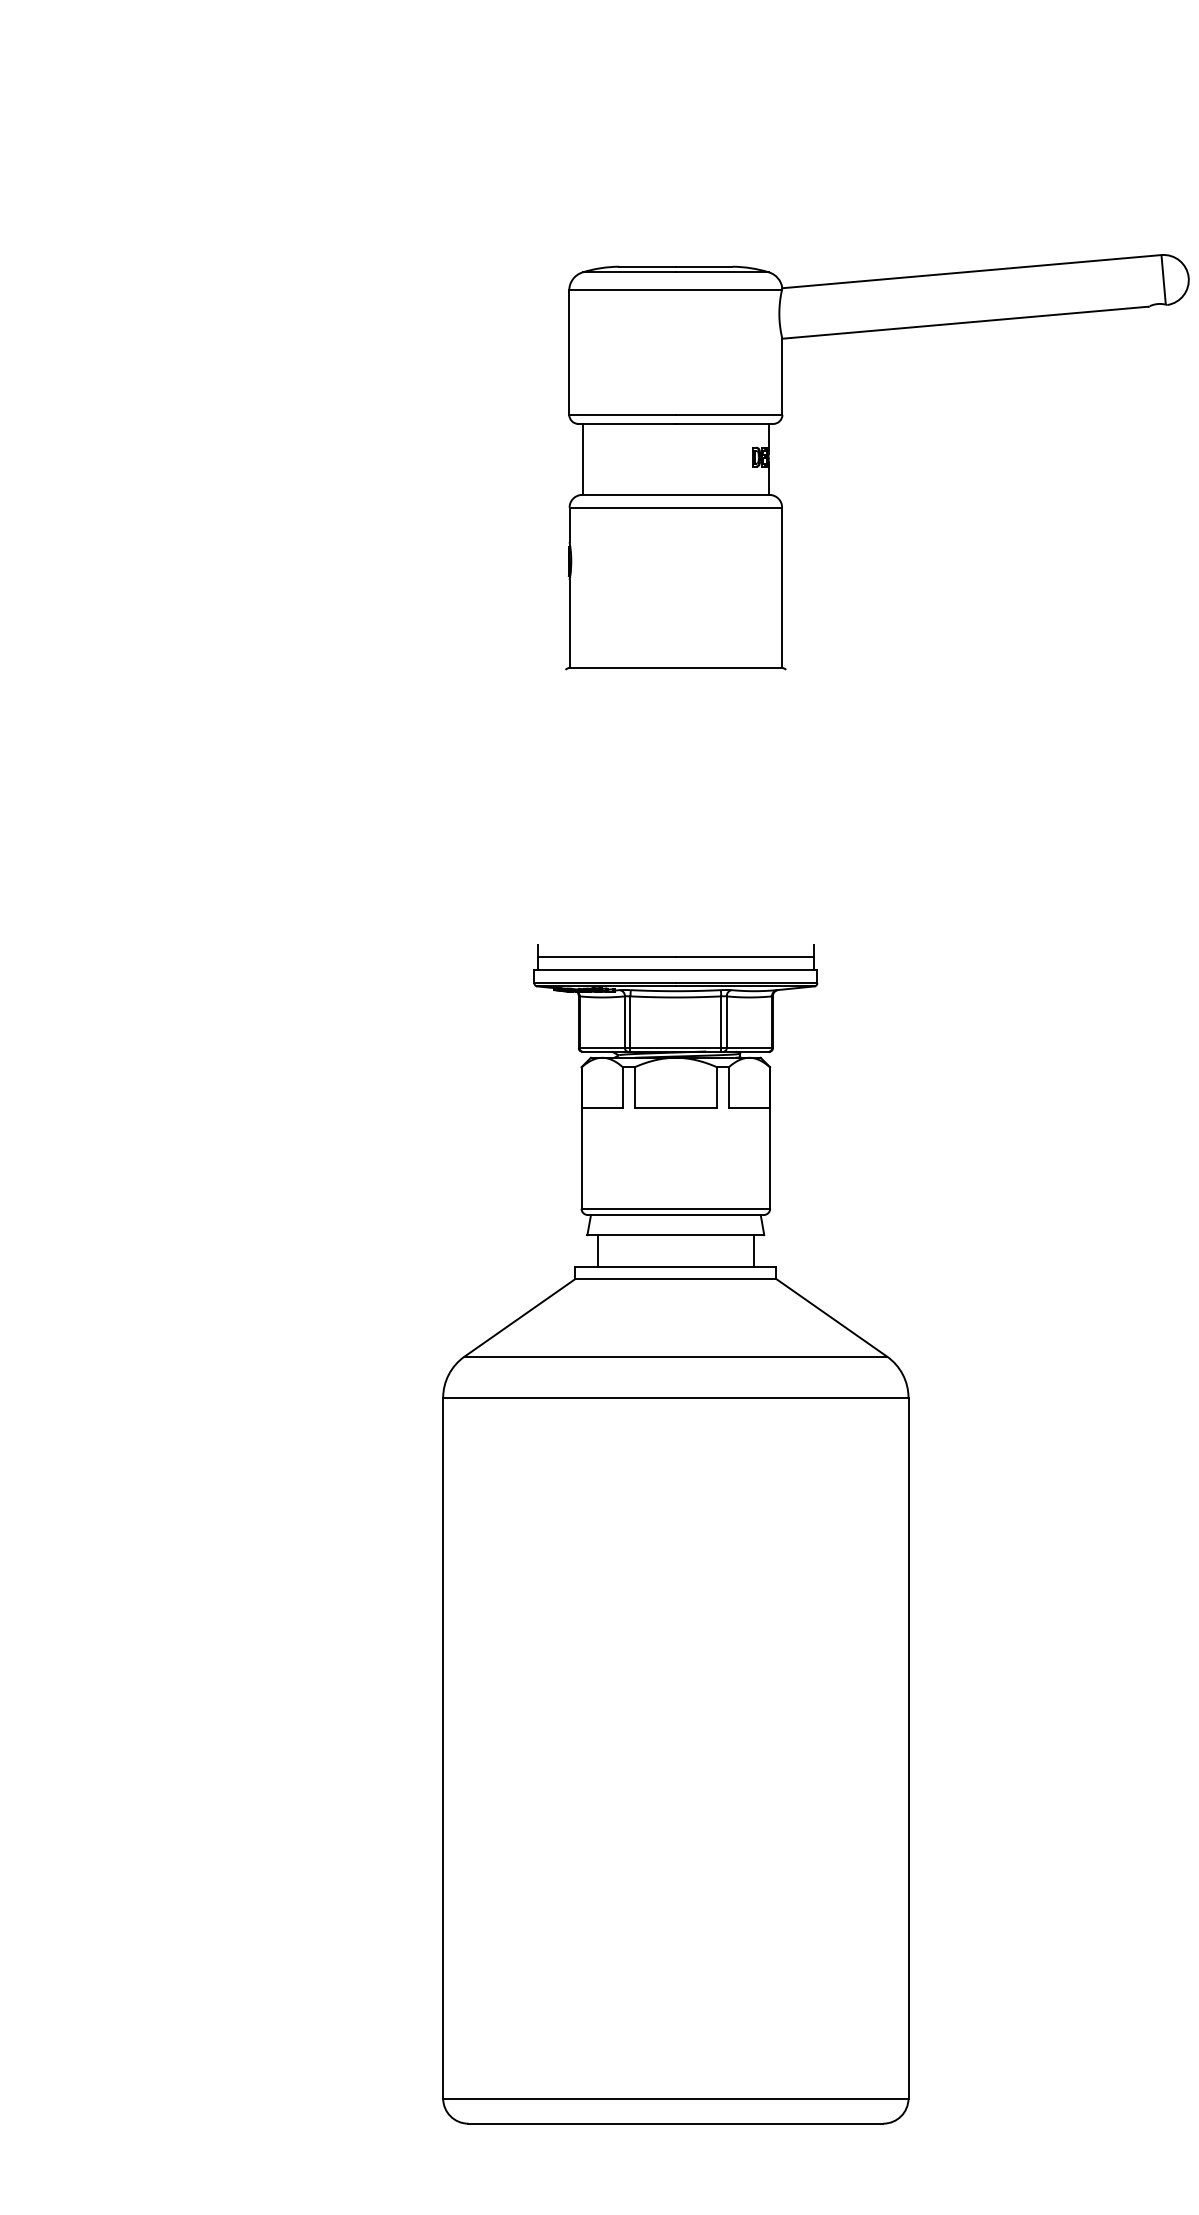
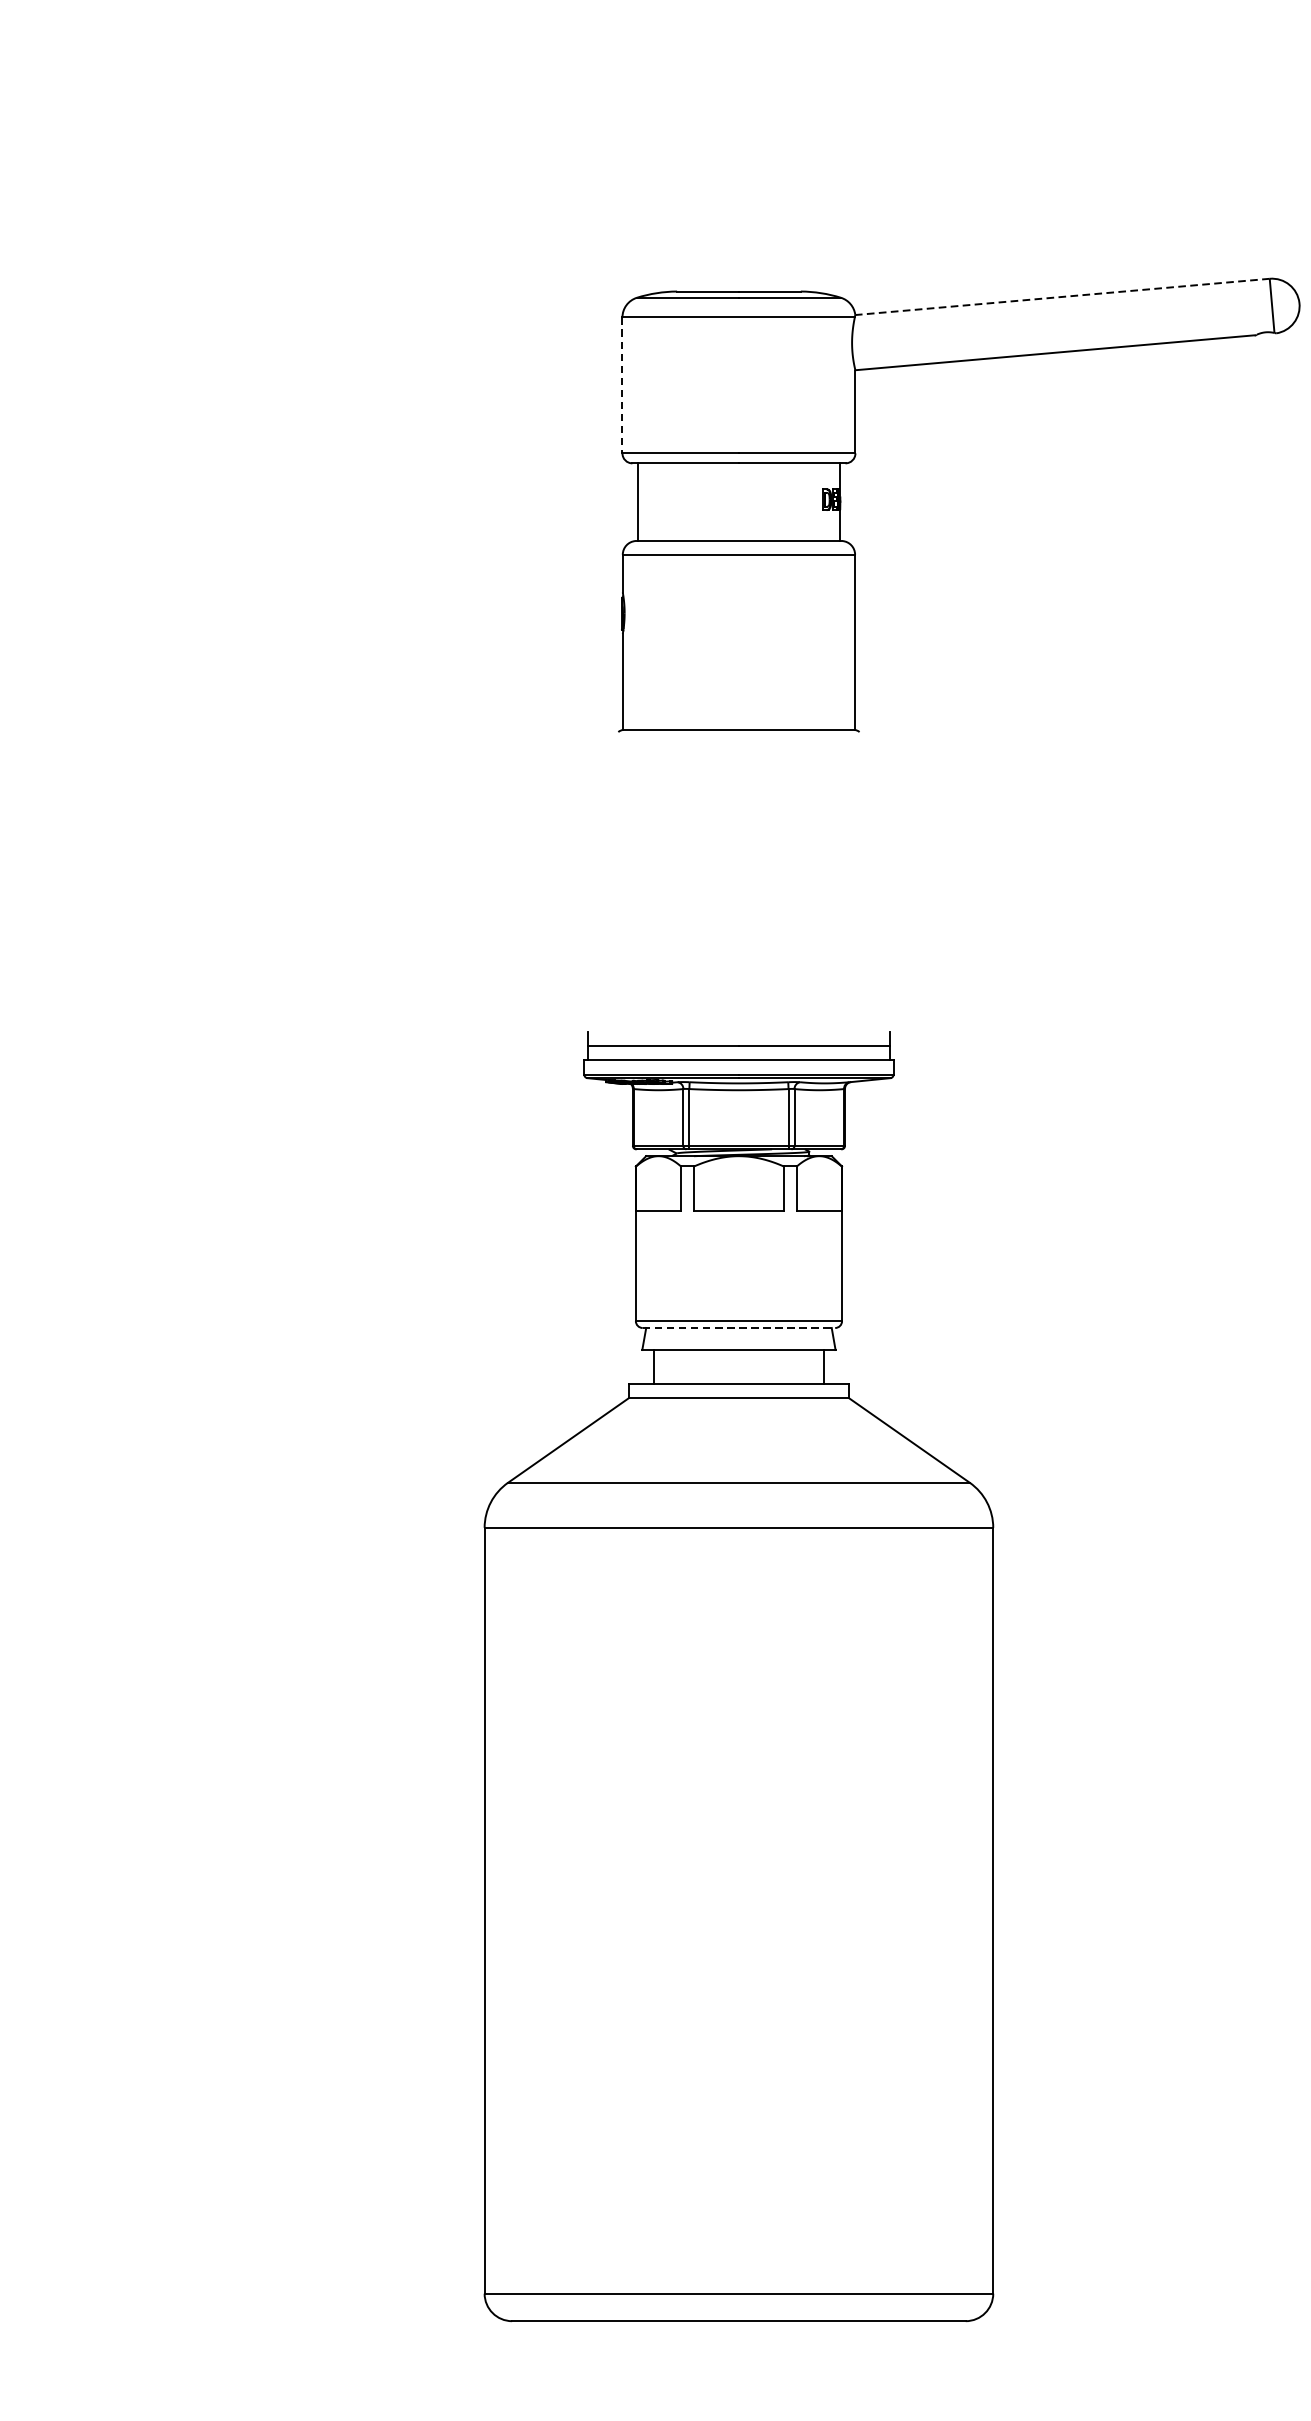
line: (971, 271) -> (1062, 296), solid -> dashed
line: (569, 353) -> (622, 386), solid -> dashed
line: (676, 1215) -> (739, 1328), solid -> dashed

